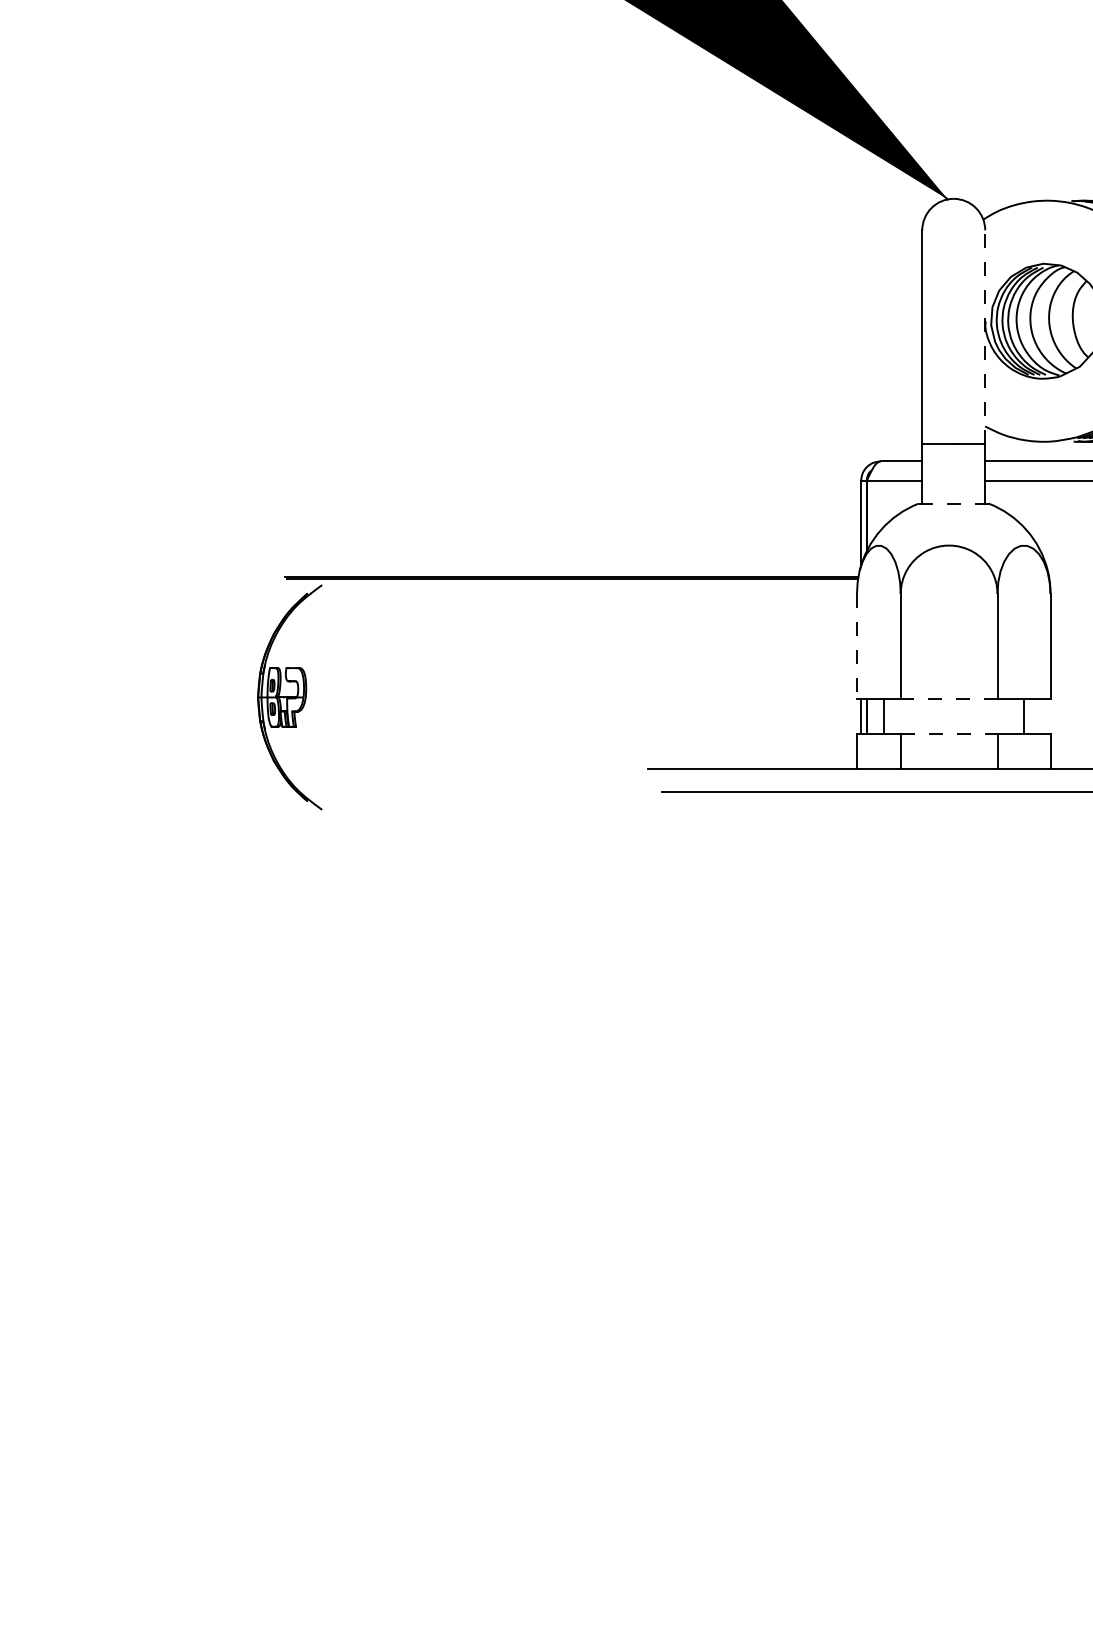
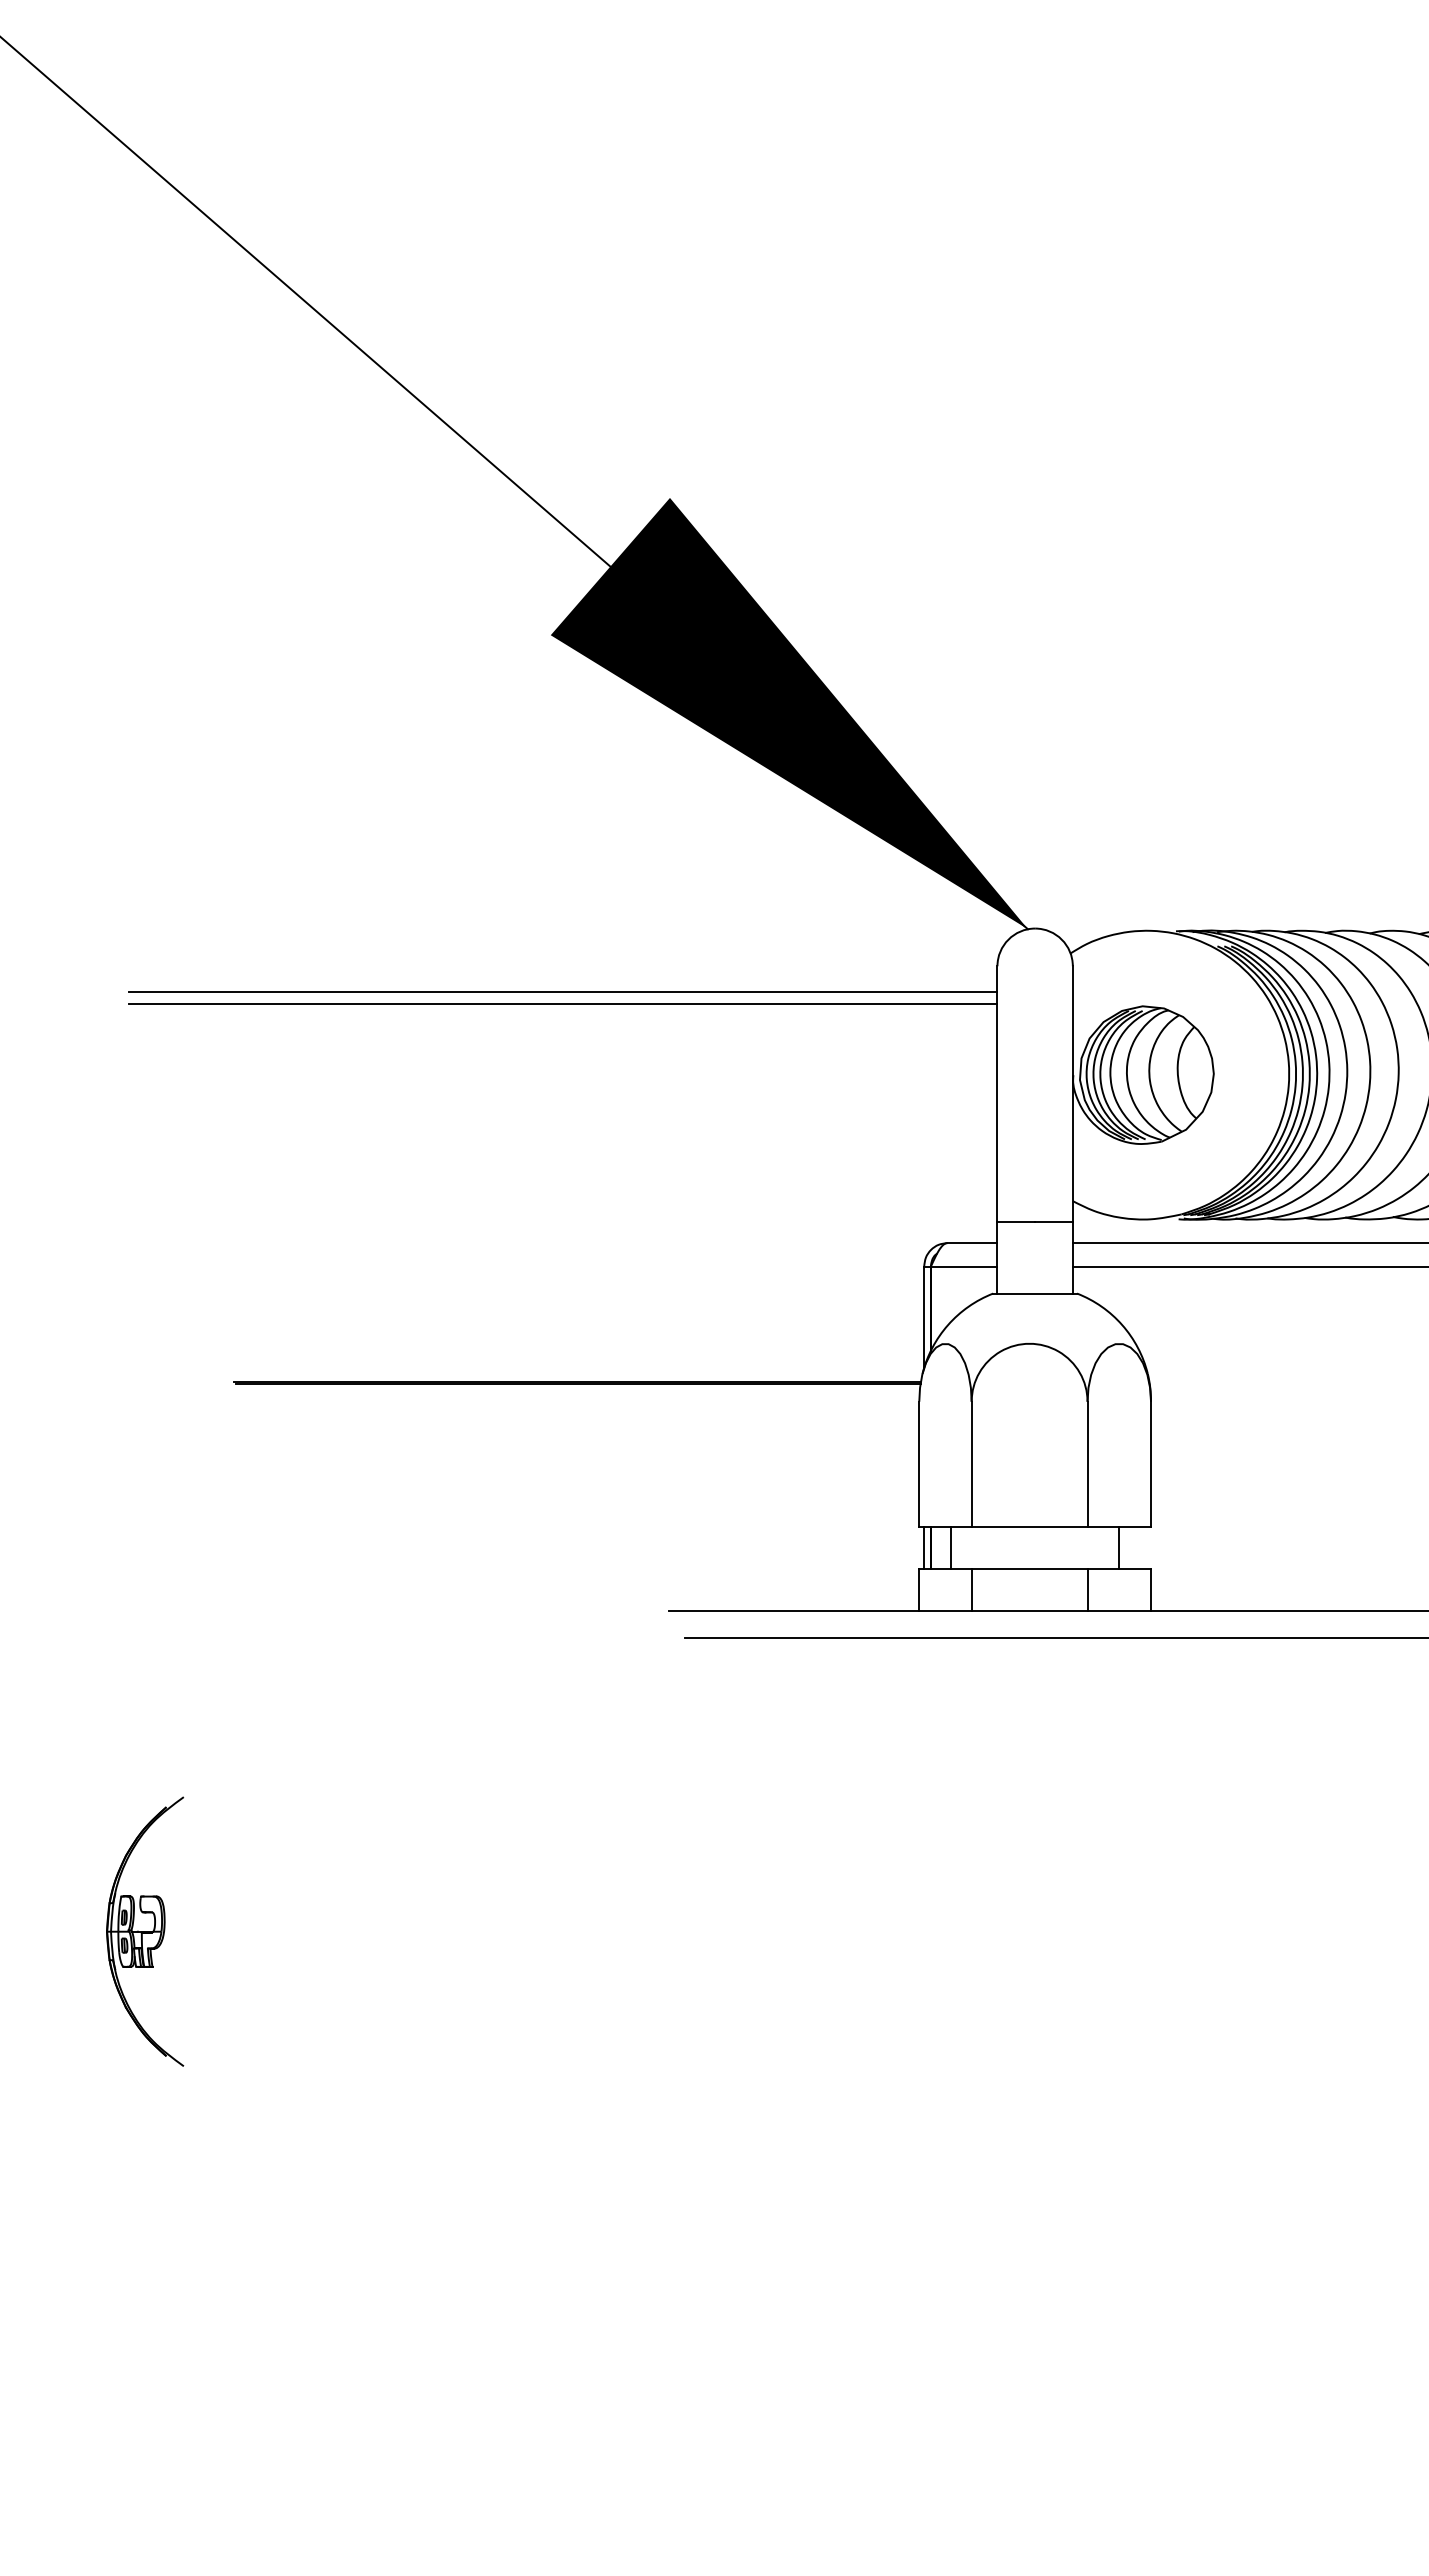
line: (559, 251) -> (562, 991), added
line: (559, 262) -> (562, 1004), added
line: (984, 336) -> (1072, 1093), dashed -> solid
line: (954, 503) -> (1035, 1293), dashed -> solid
line: (857, 646) -> (919, 1464), dashed -> solid
part: (290, 697) -> (145, 1931), moved
line: (949, 698) -> (1029, 1527), dashed -> solid
line: (949, 734) -> (1029, 1569), dashed -> solid

